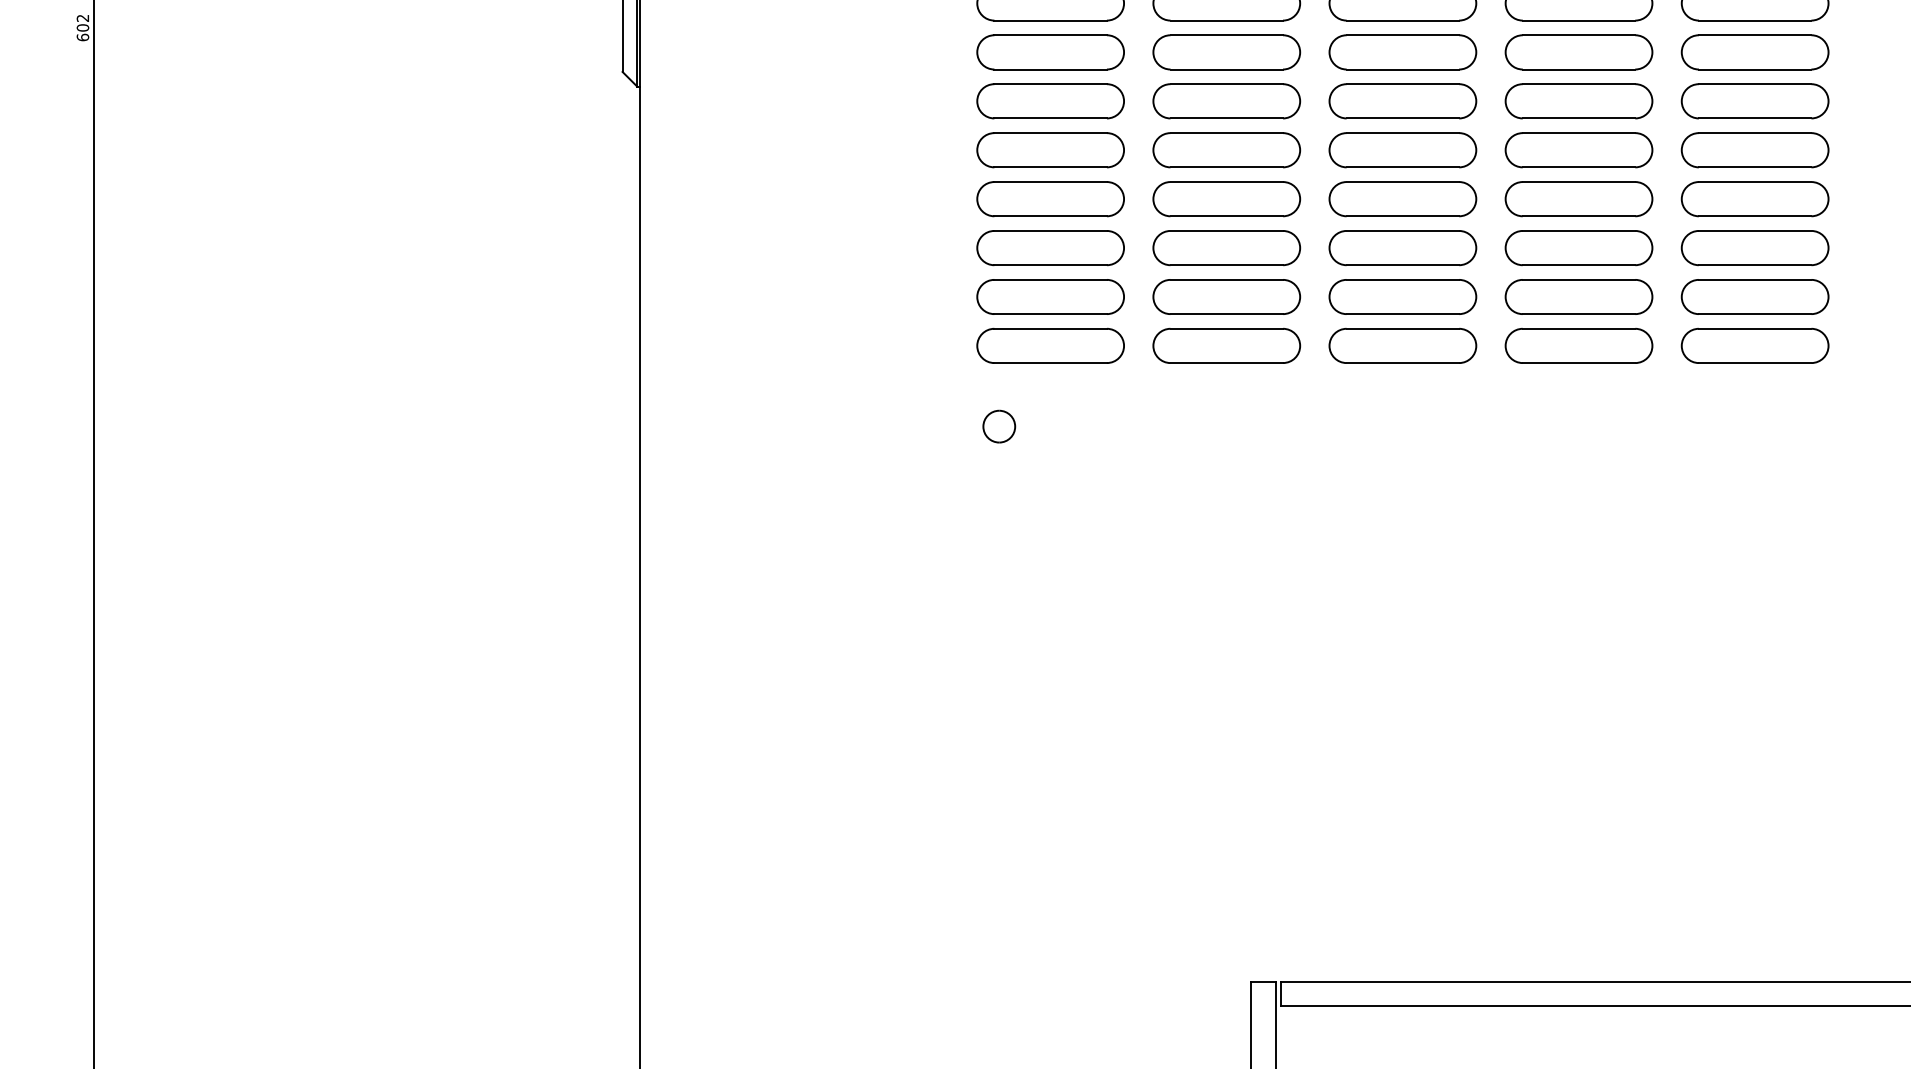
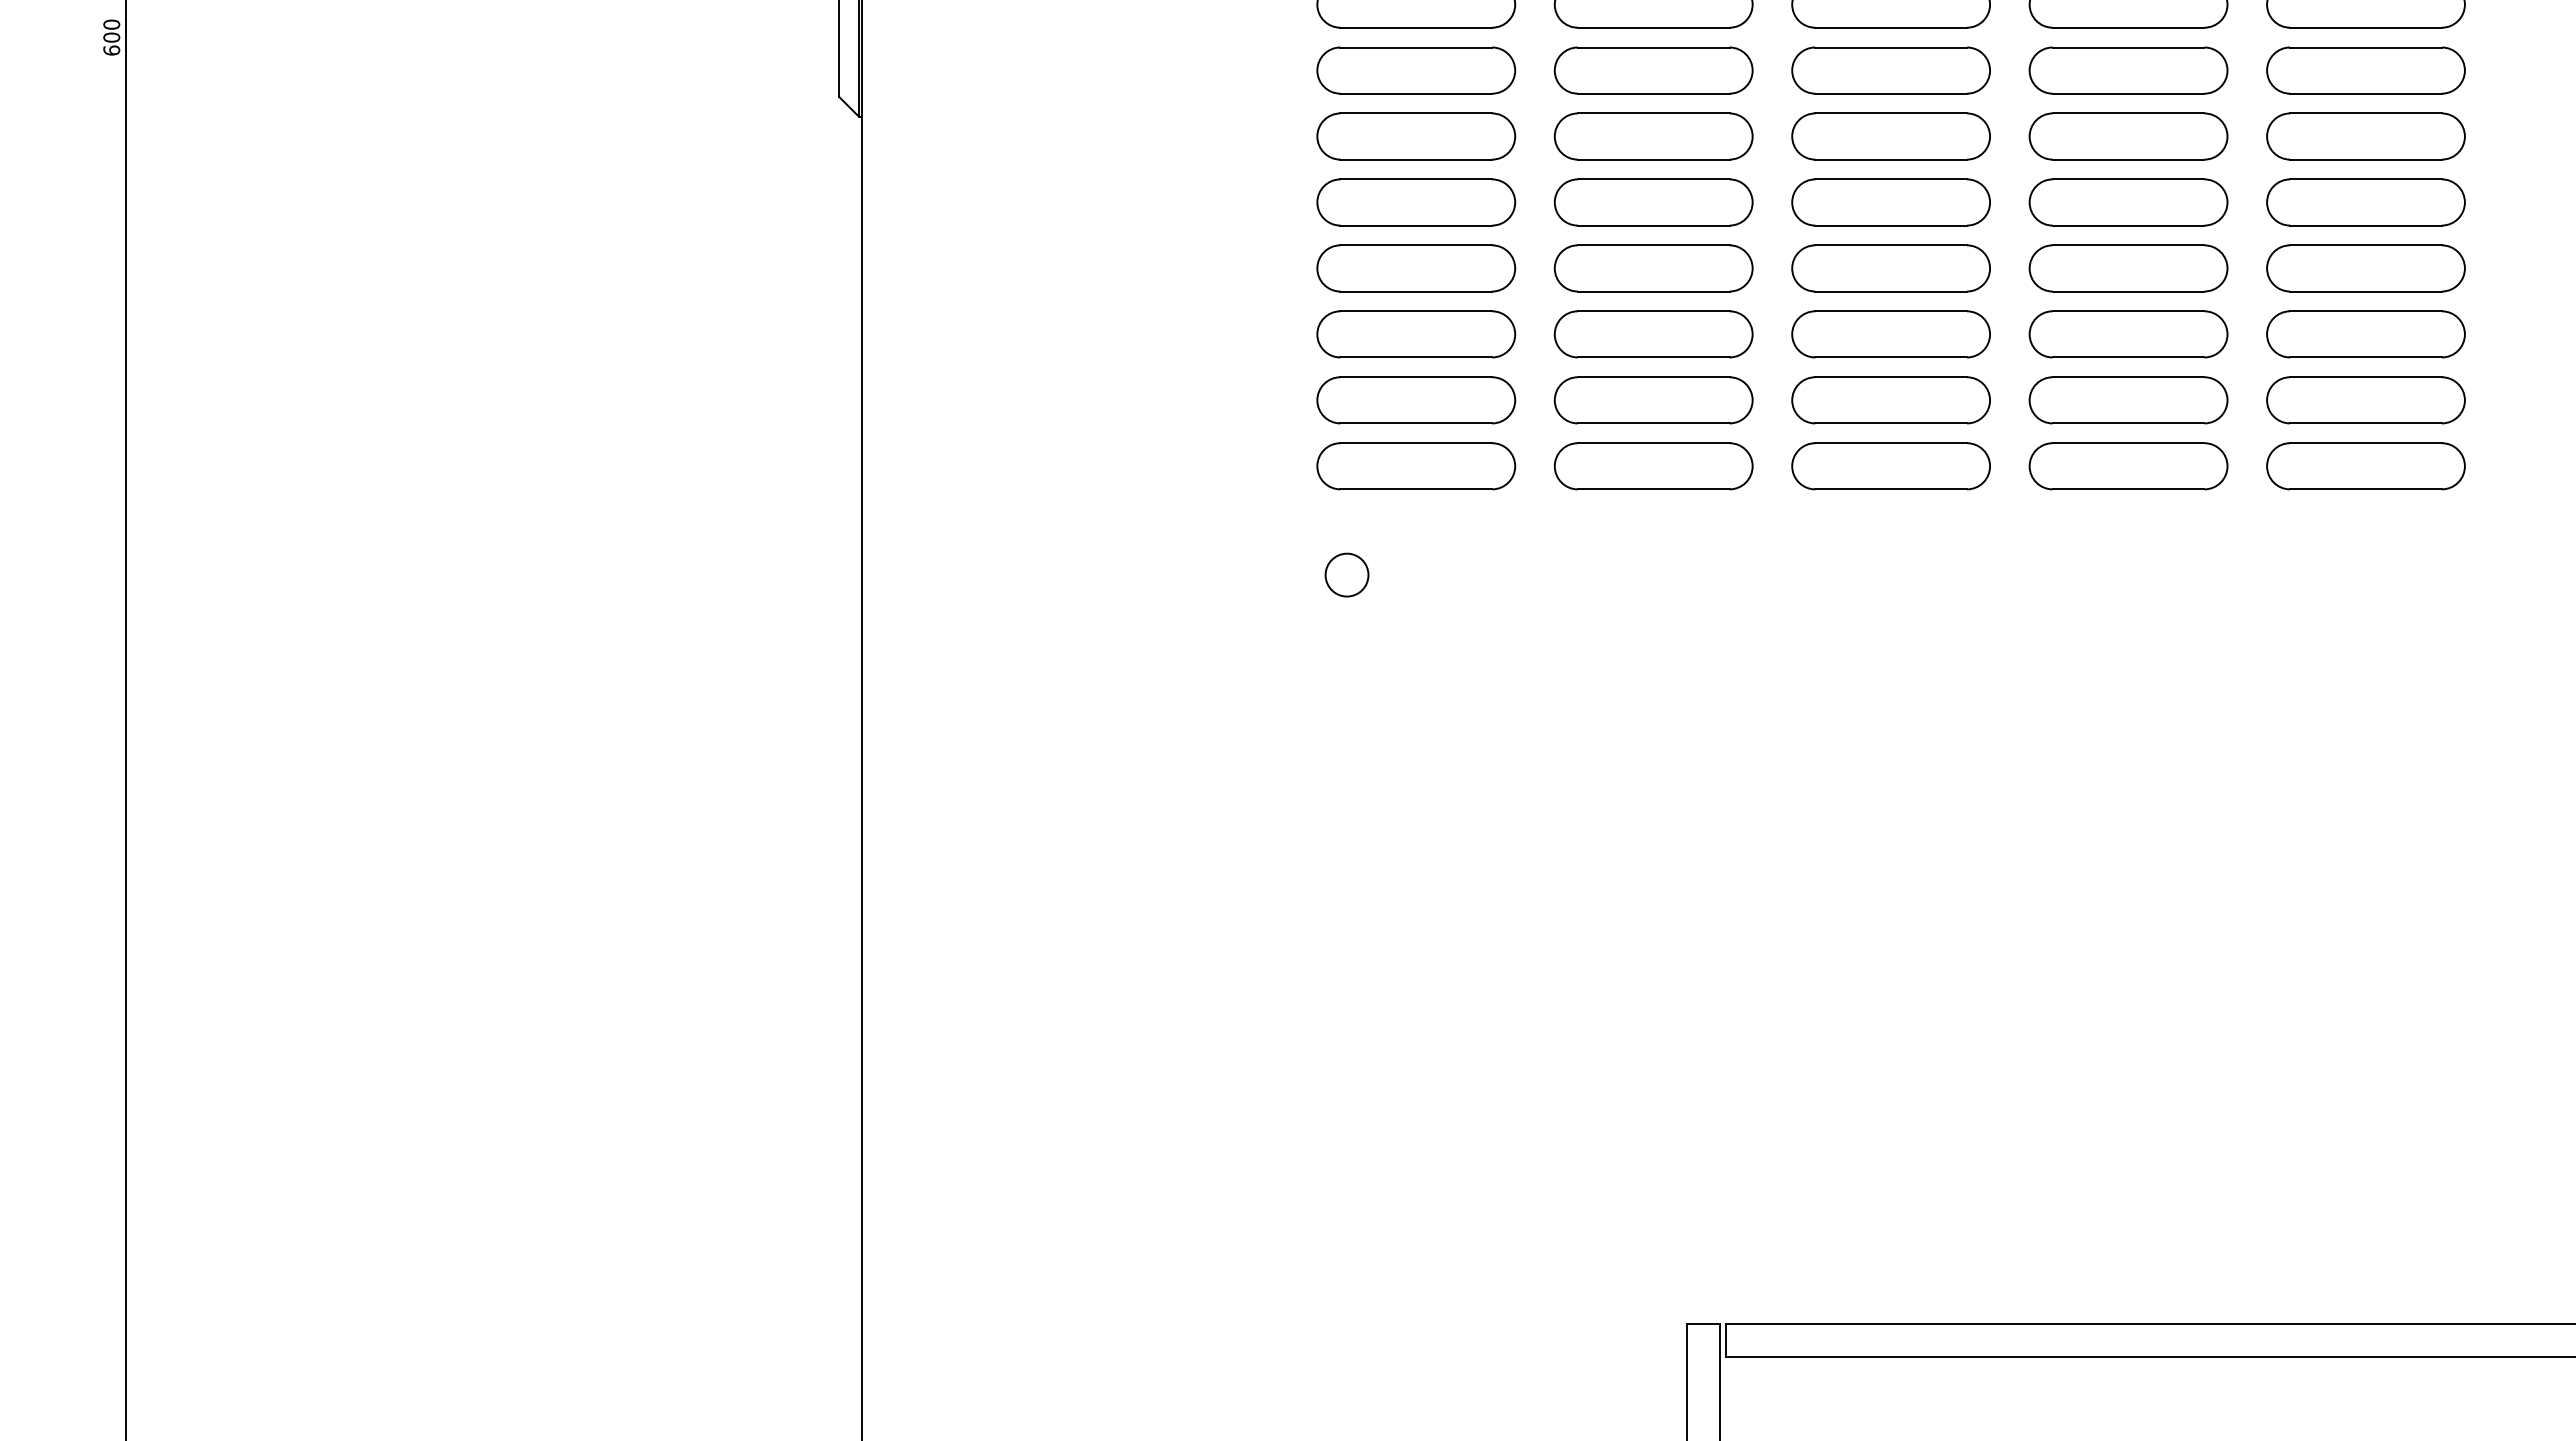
text: (82, 18) -> (111, 24), 602 -> 600

